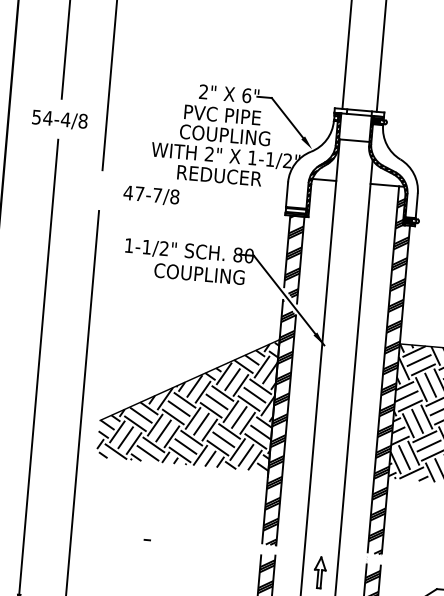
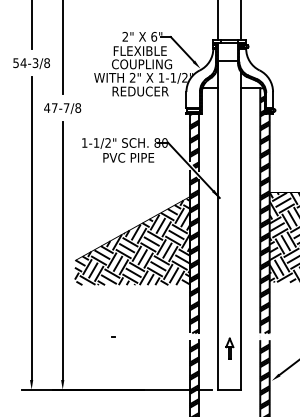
text: (224, 114) -> (140, 50), PVC PIPE -> FLEXIBLE
text: (65, 120) -> (35, 63), 54-4/8 -> 54-3/8
text: (151, 195) -> (62, 108), moved
text: (198, 273) -> (132, 157), COUPLING -> PVC PIPE

